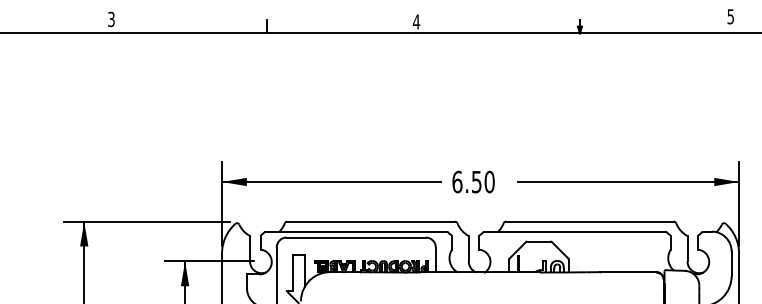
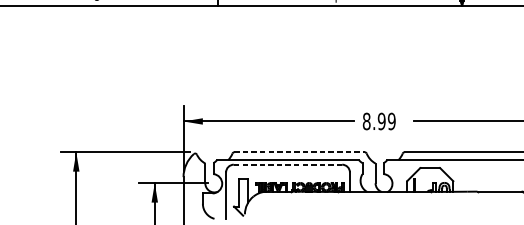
text: (473, 181) -> (379, 121), 6.50 -> 8.99
line: (371, 221) -> (299, 152), solid -> dashed
line: (356, 237) -> (288, 164), solid -> dashed

